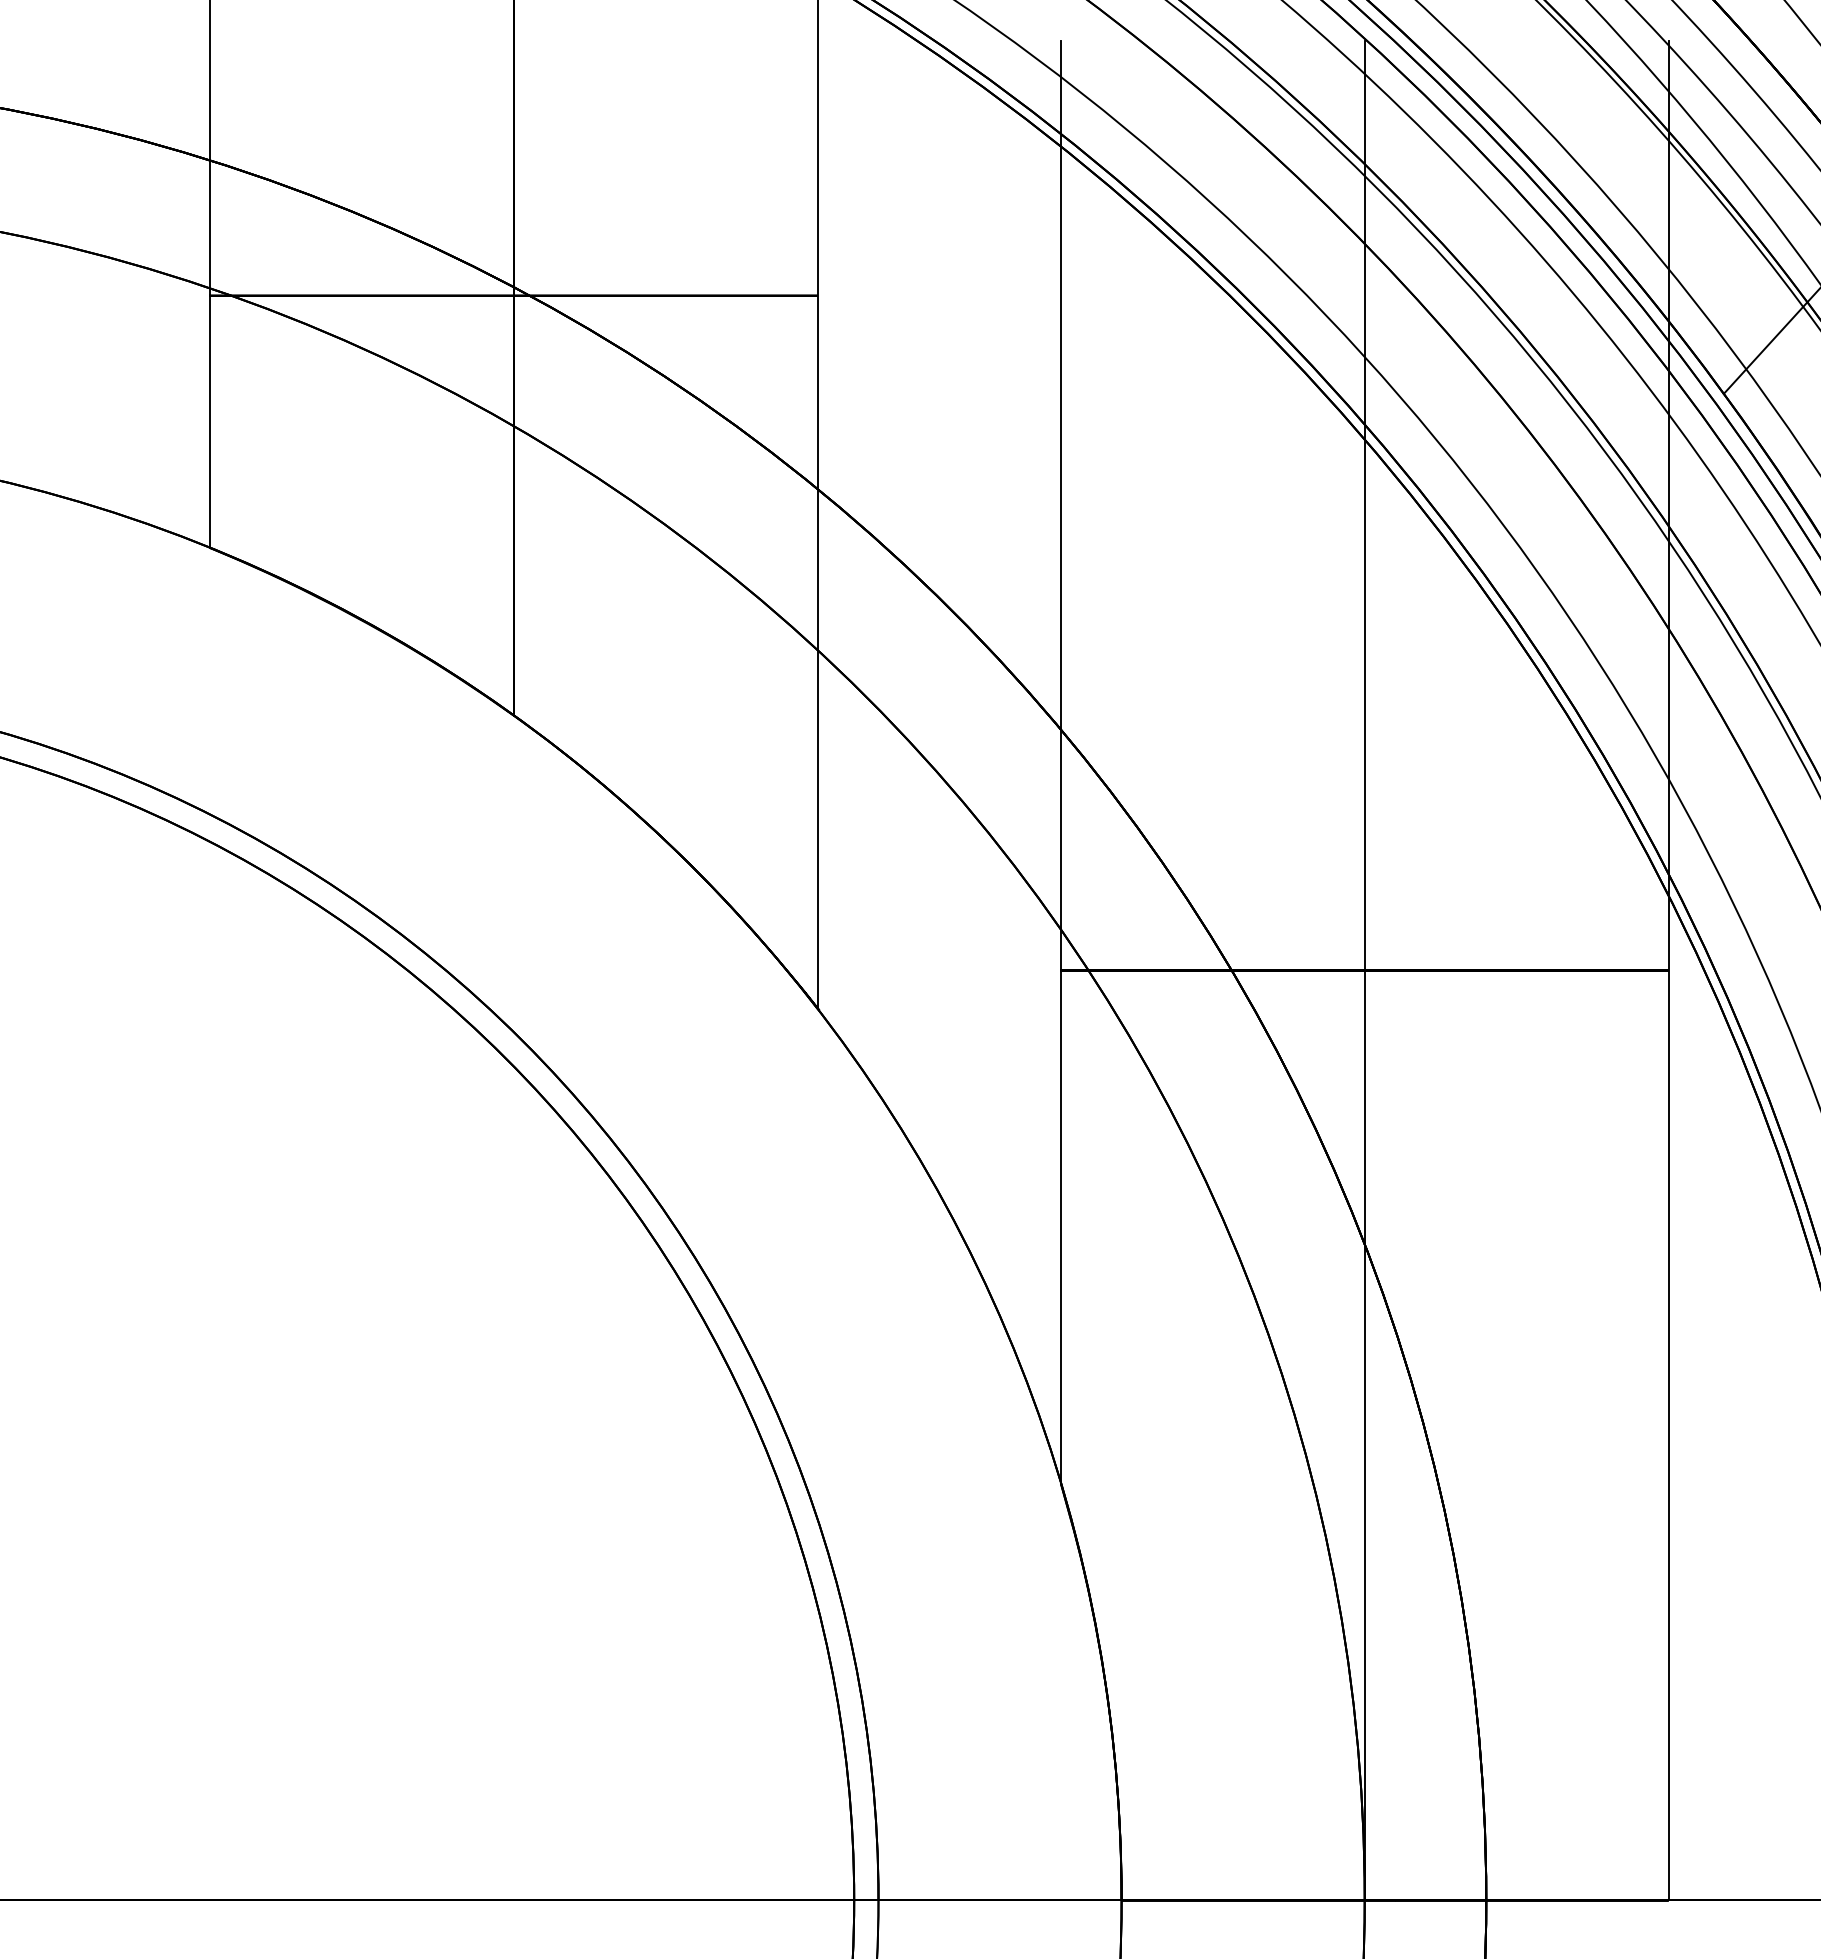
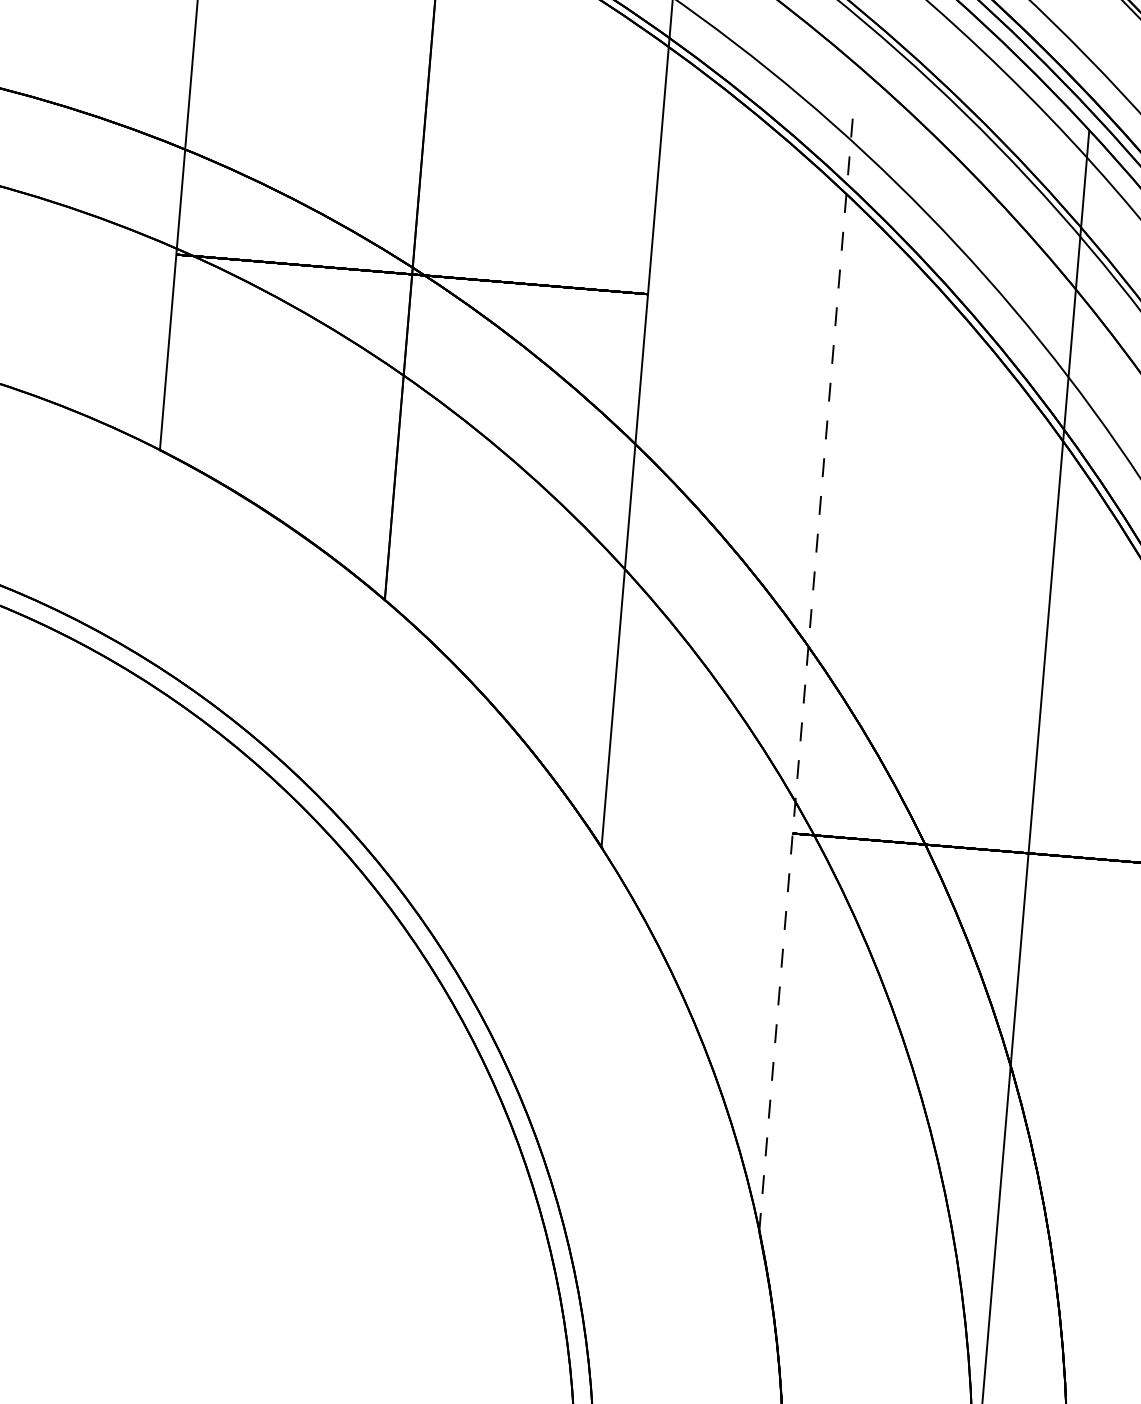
line: (1060, 761) -> (806, 671), solid -> dashed

